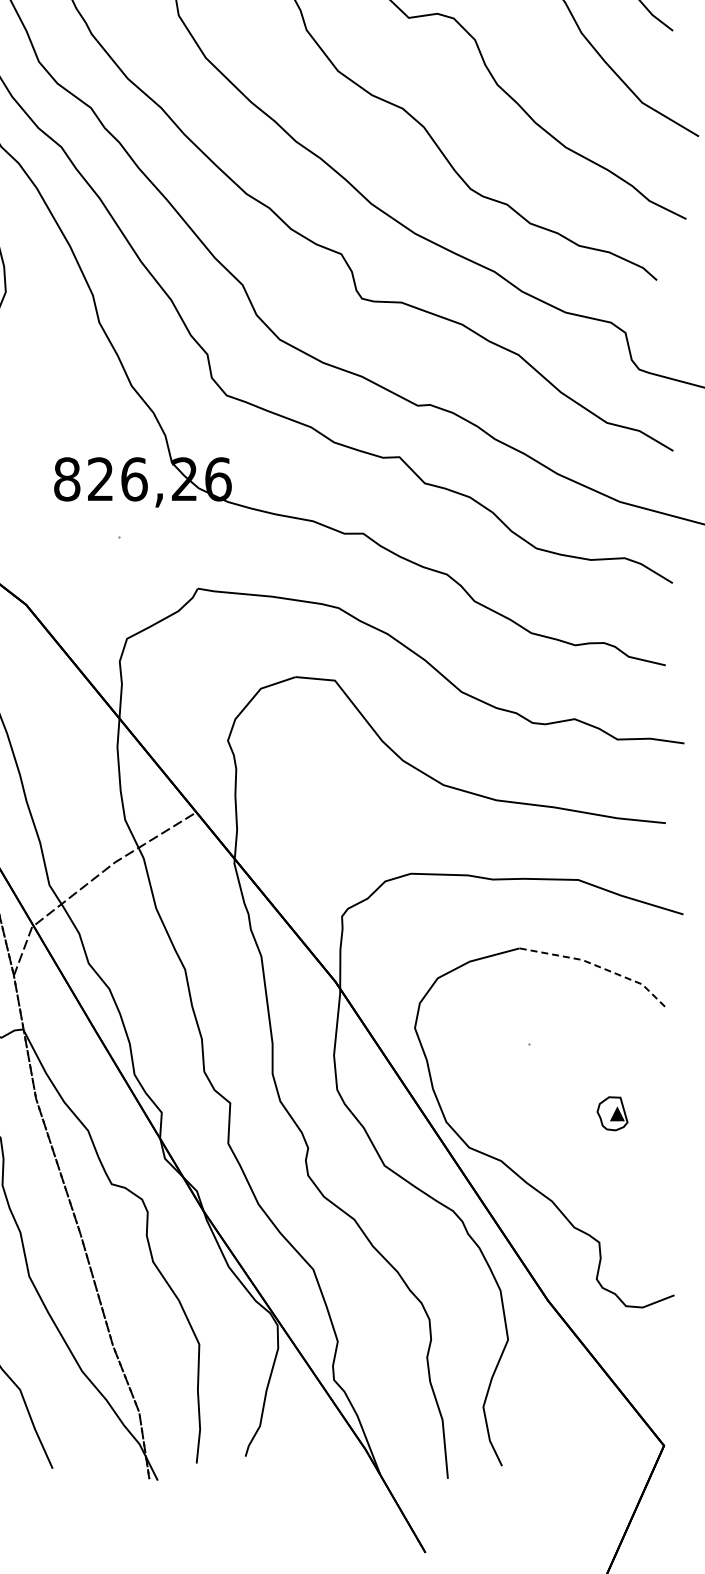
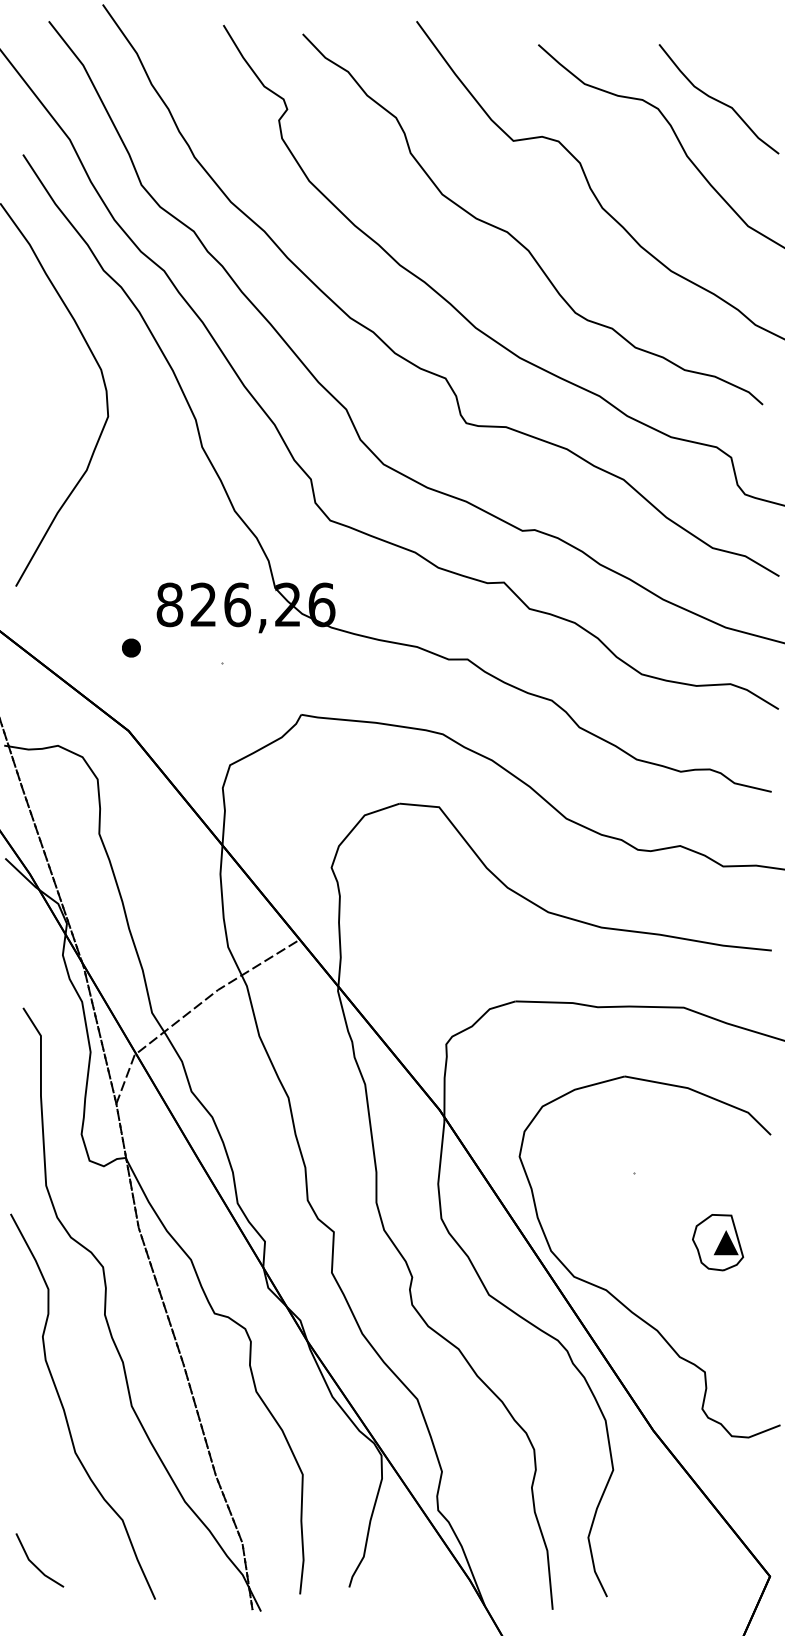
part: (28, 521) -> (131, 647), added
line: (596, 966) -> (702, 1094), dashed -> solid
part: (612, 1113) -> (718, 1242), size x1.67

